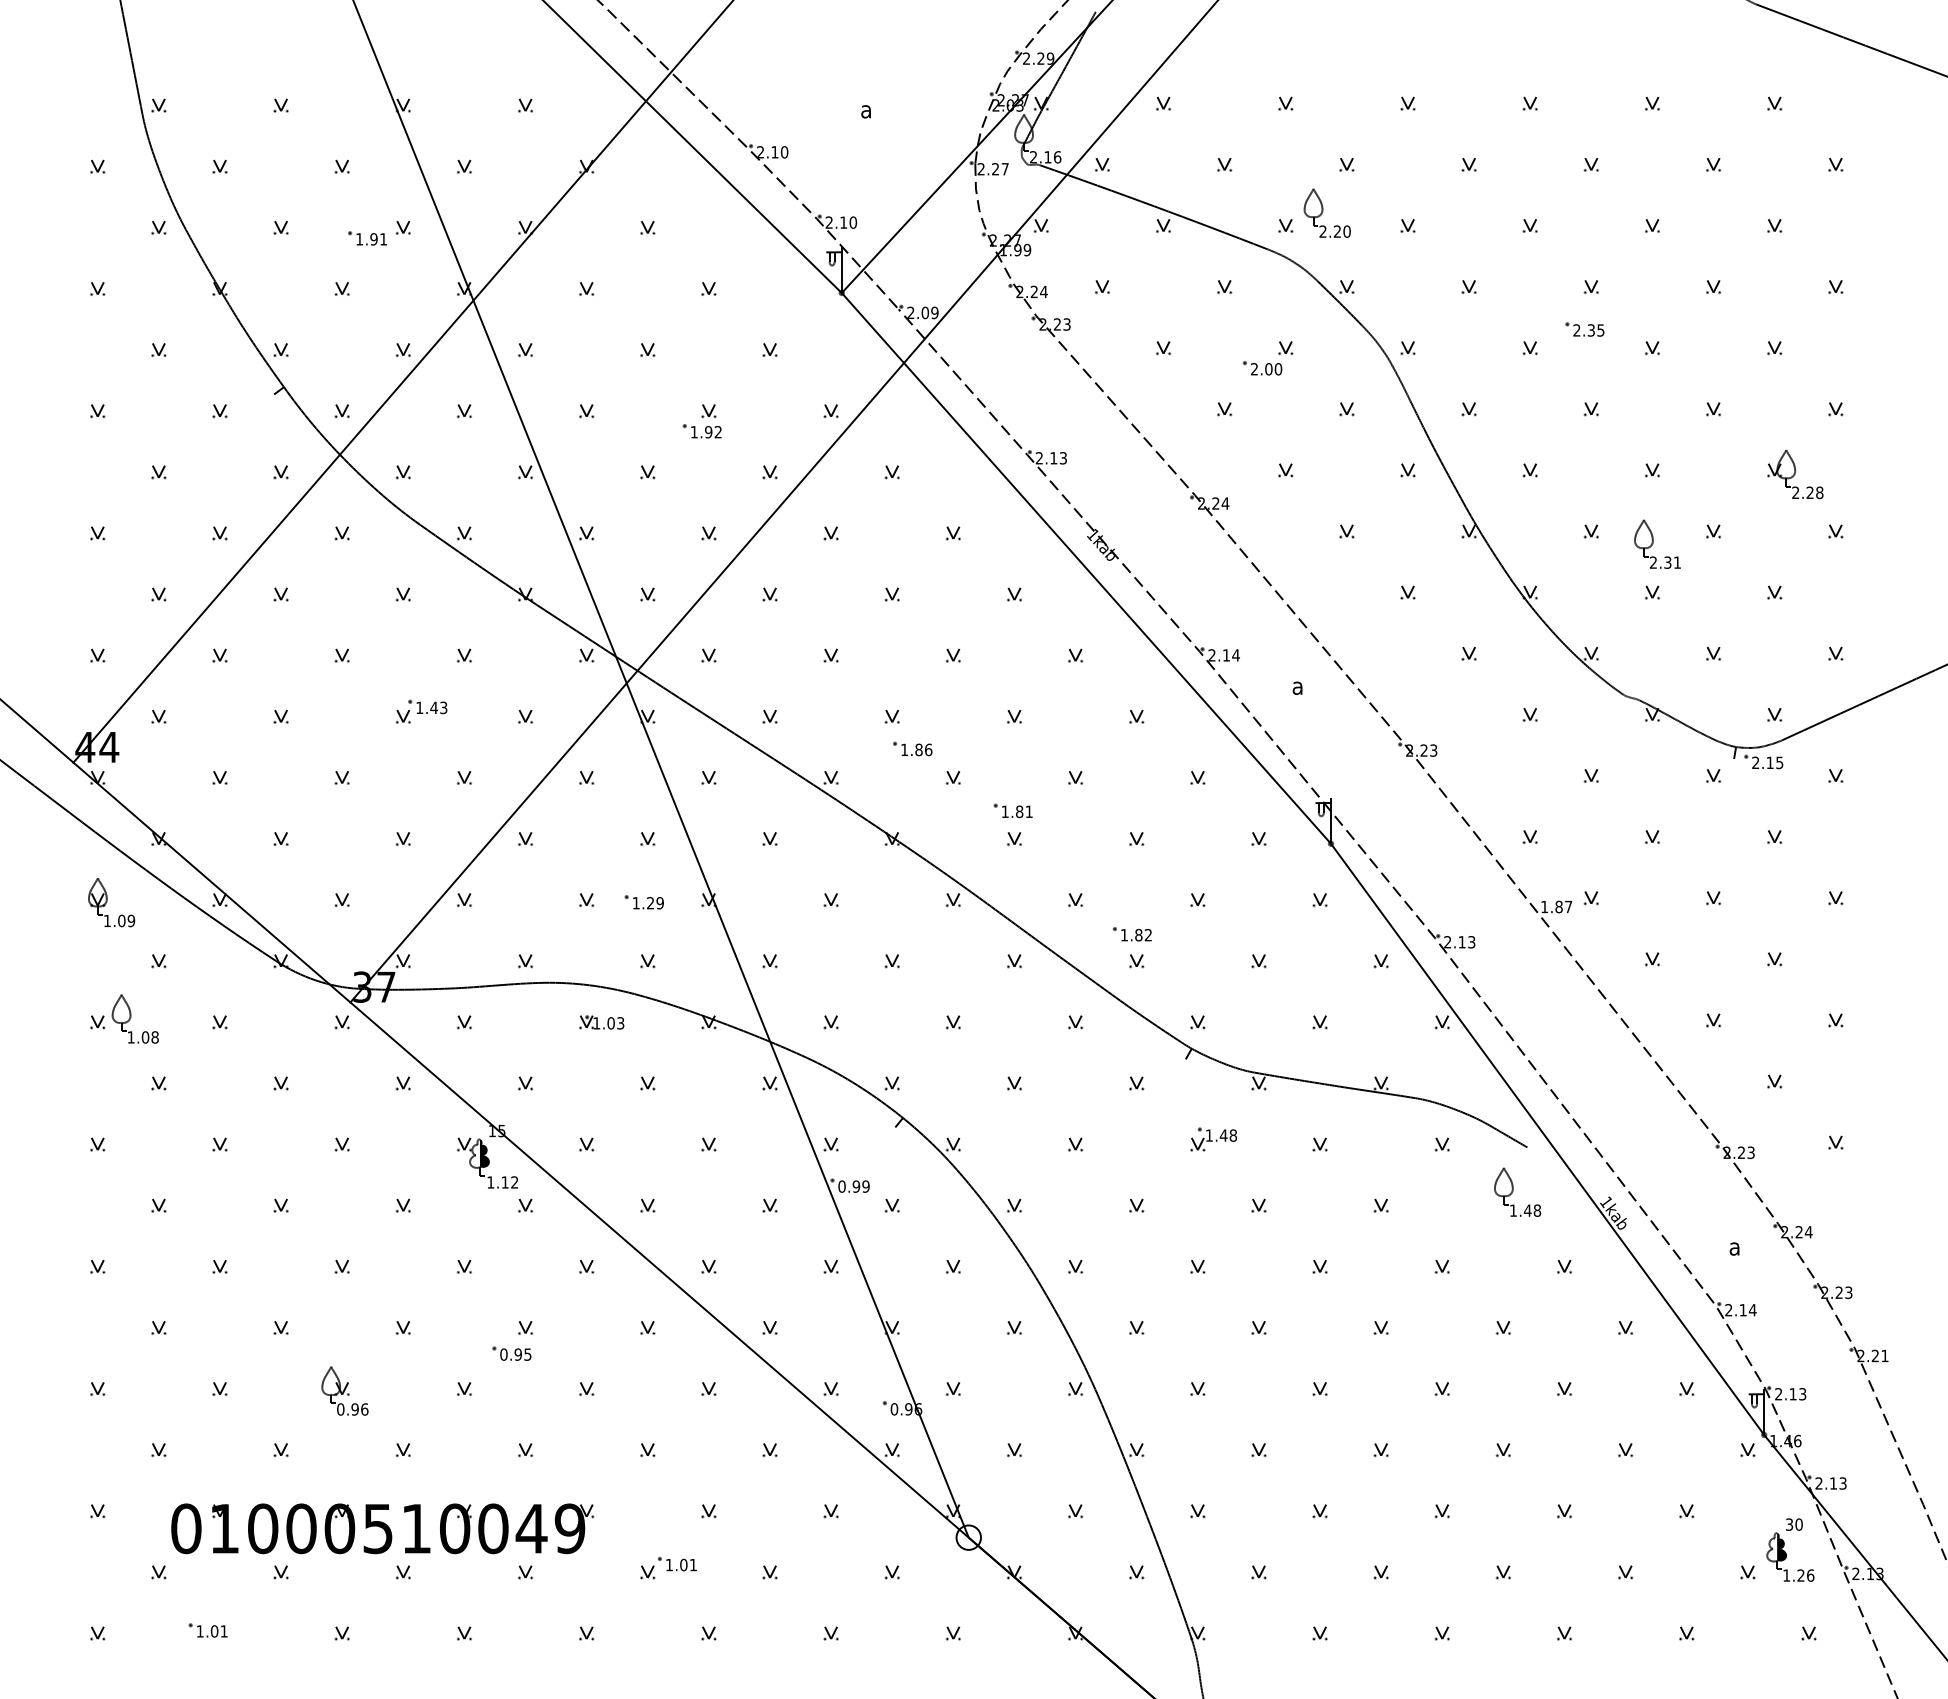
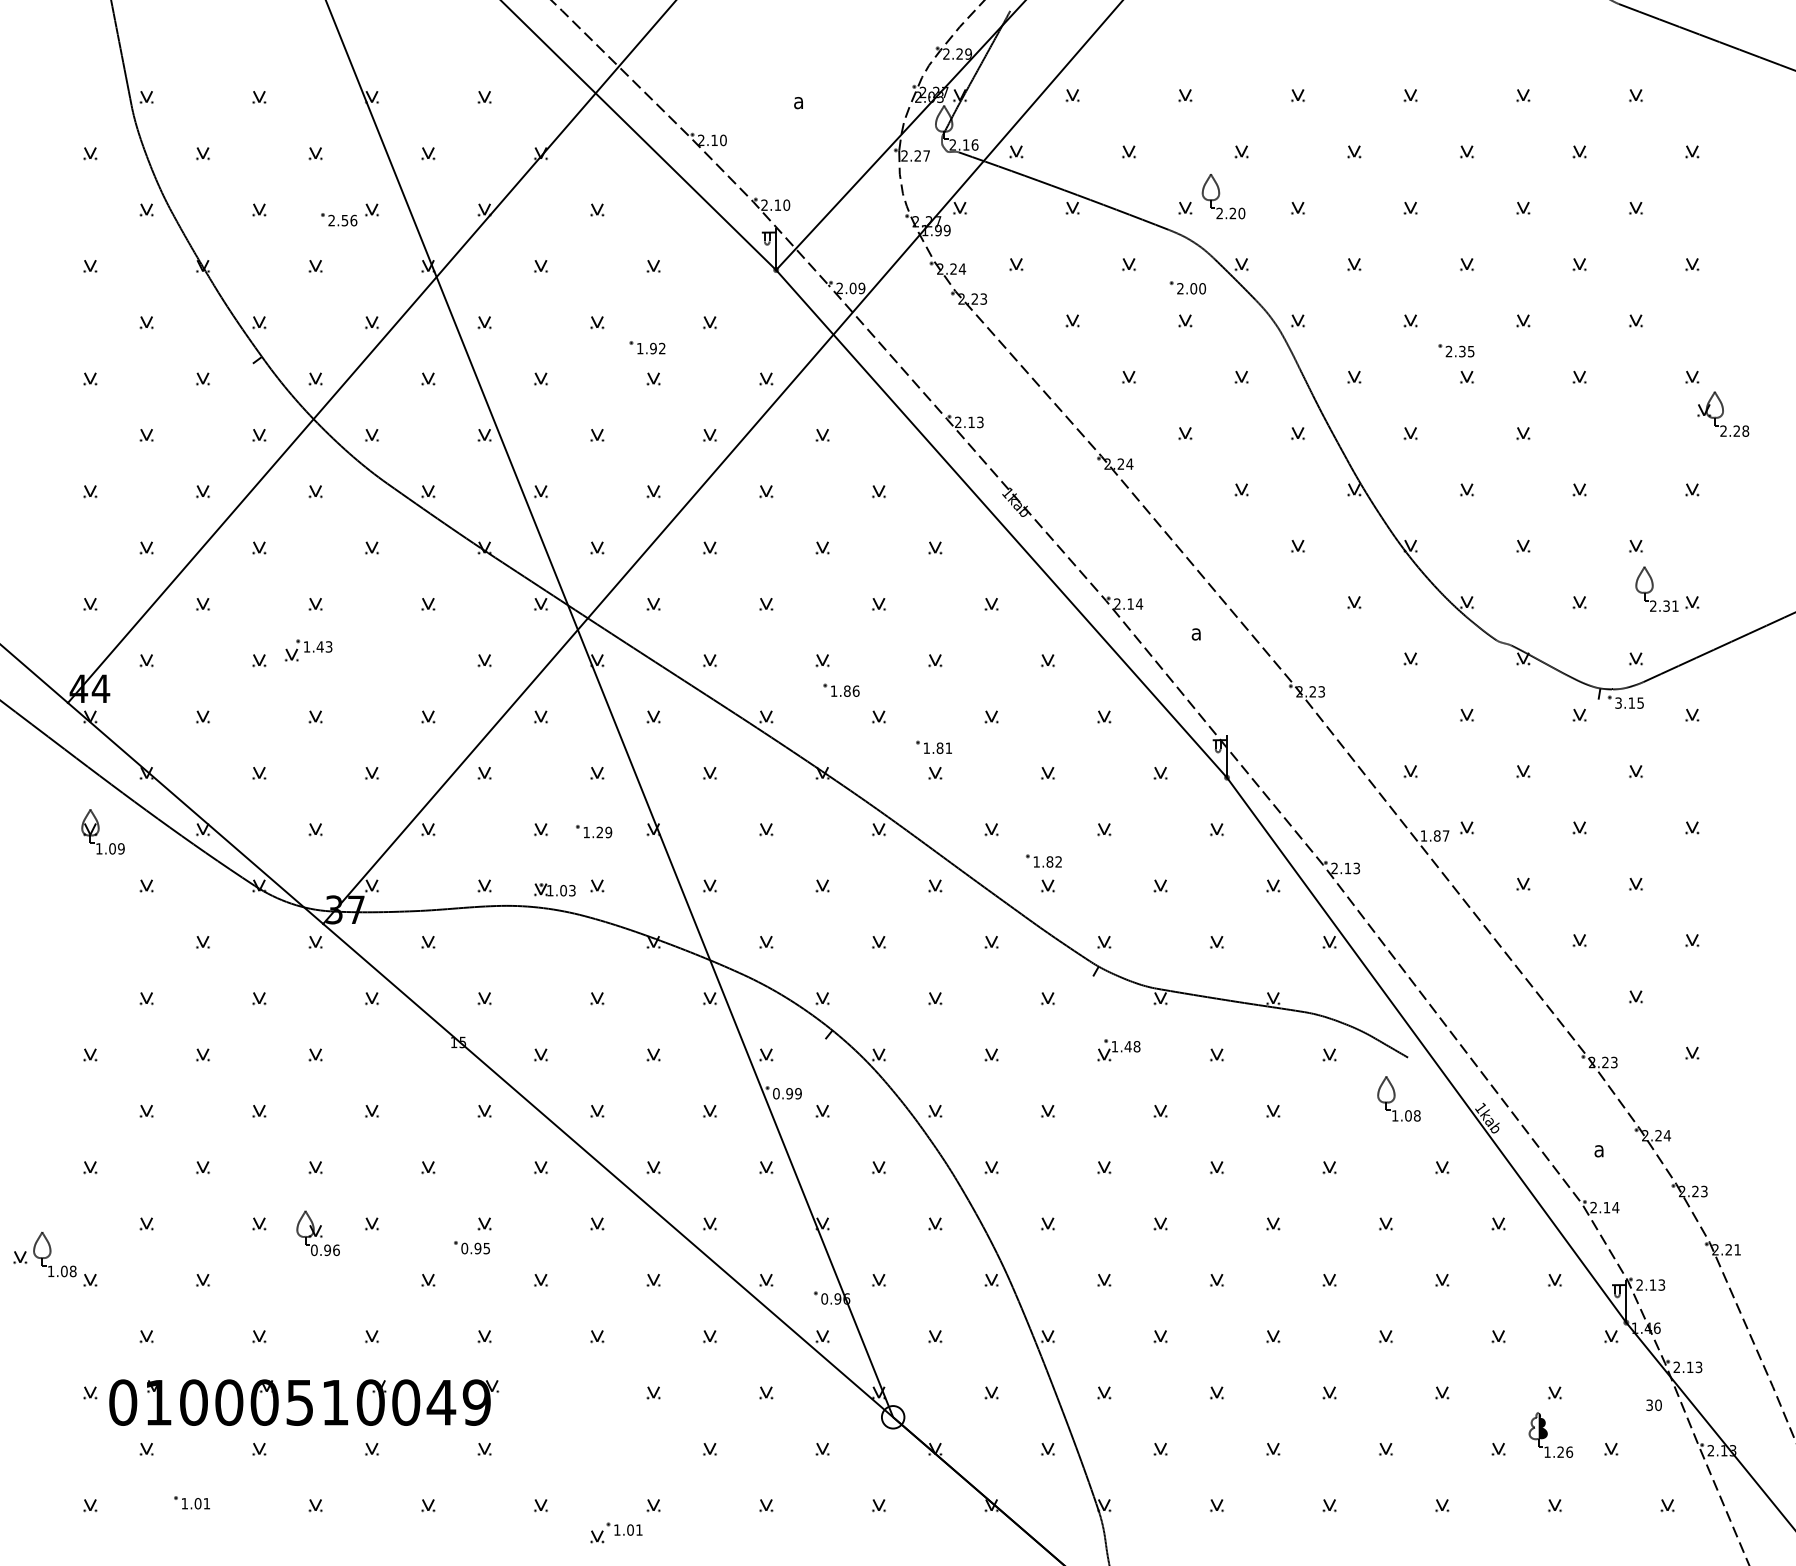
text: (371, 239) -> (342, 220), 1.91 -> 2.56
part: (1584, 329) -> (1456, 350), moved
part: (1262, 368) -> (1187, 288), moved
part: (701, 431) -> (646, 347), moved
part: (1795, 474) -> (1723, 414), moved
part: (1657, 543) -> (1657, 588), moved
part: (421, 711) -> (308, 650), moved
text: (1755, 763) -> (1618, 703), 2.15 -> 3.15
part: (124, 1018) -> (44, 1253), moved
part: (601, 1022) -> (554, 889), moved
part: (487, 1162) -> (449, 1071), removed
text: (1527, 1210) -> (1408, 1115), 1.48 -> 1.08
part: (344, 1390) -> (317, 1232), moved
part: (382, 1528) -> (303, 1402), moved
part: (1790, 1556) -> (1551, 1434), moved
part: (668, 1568) -> (616, 1533), moved

